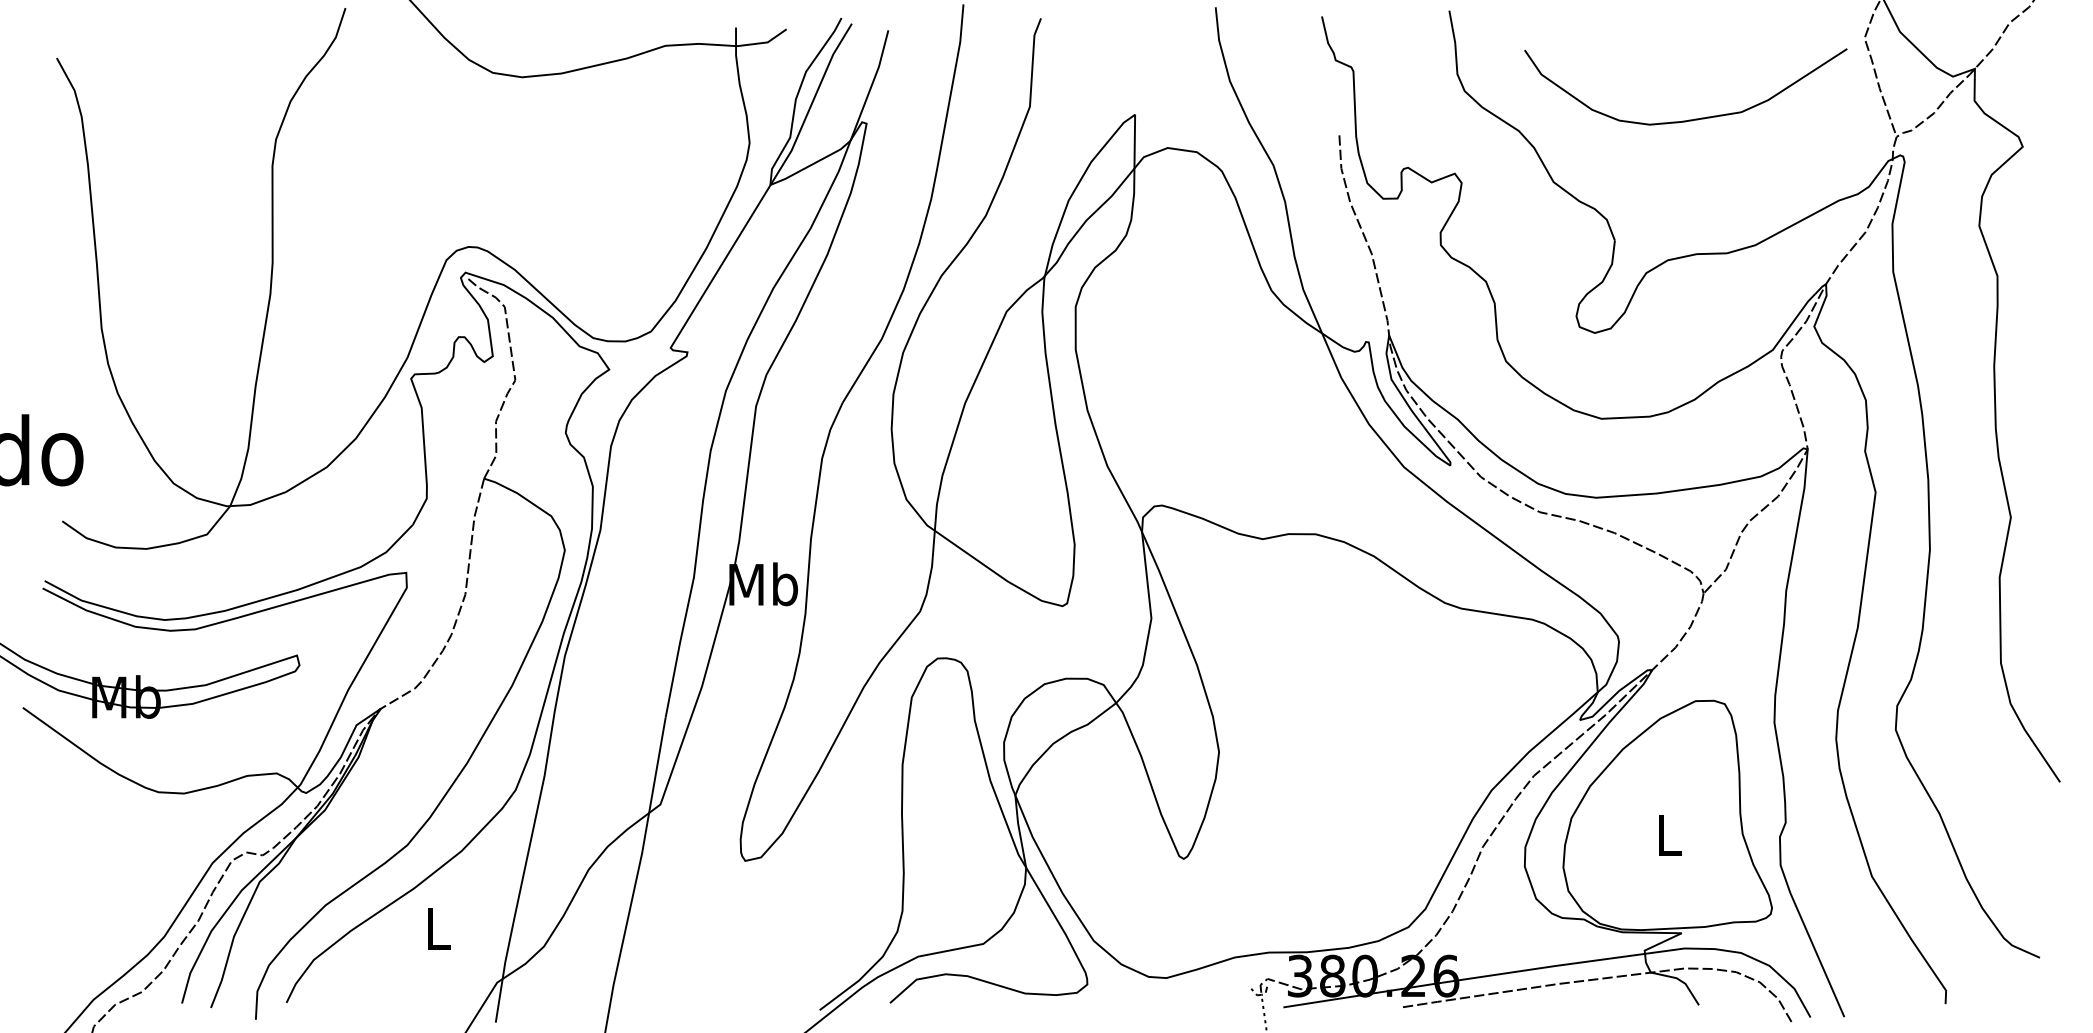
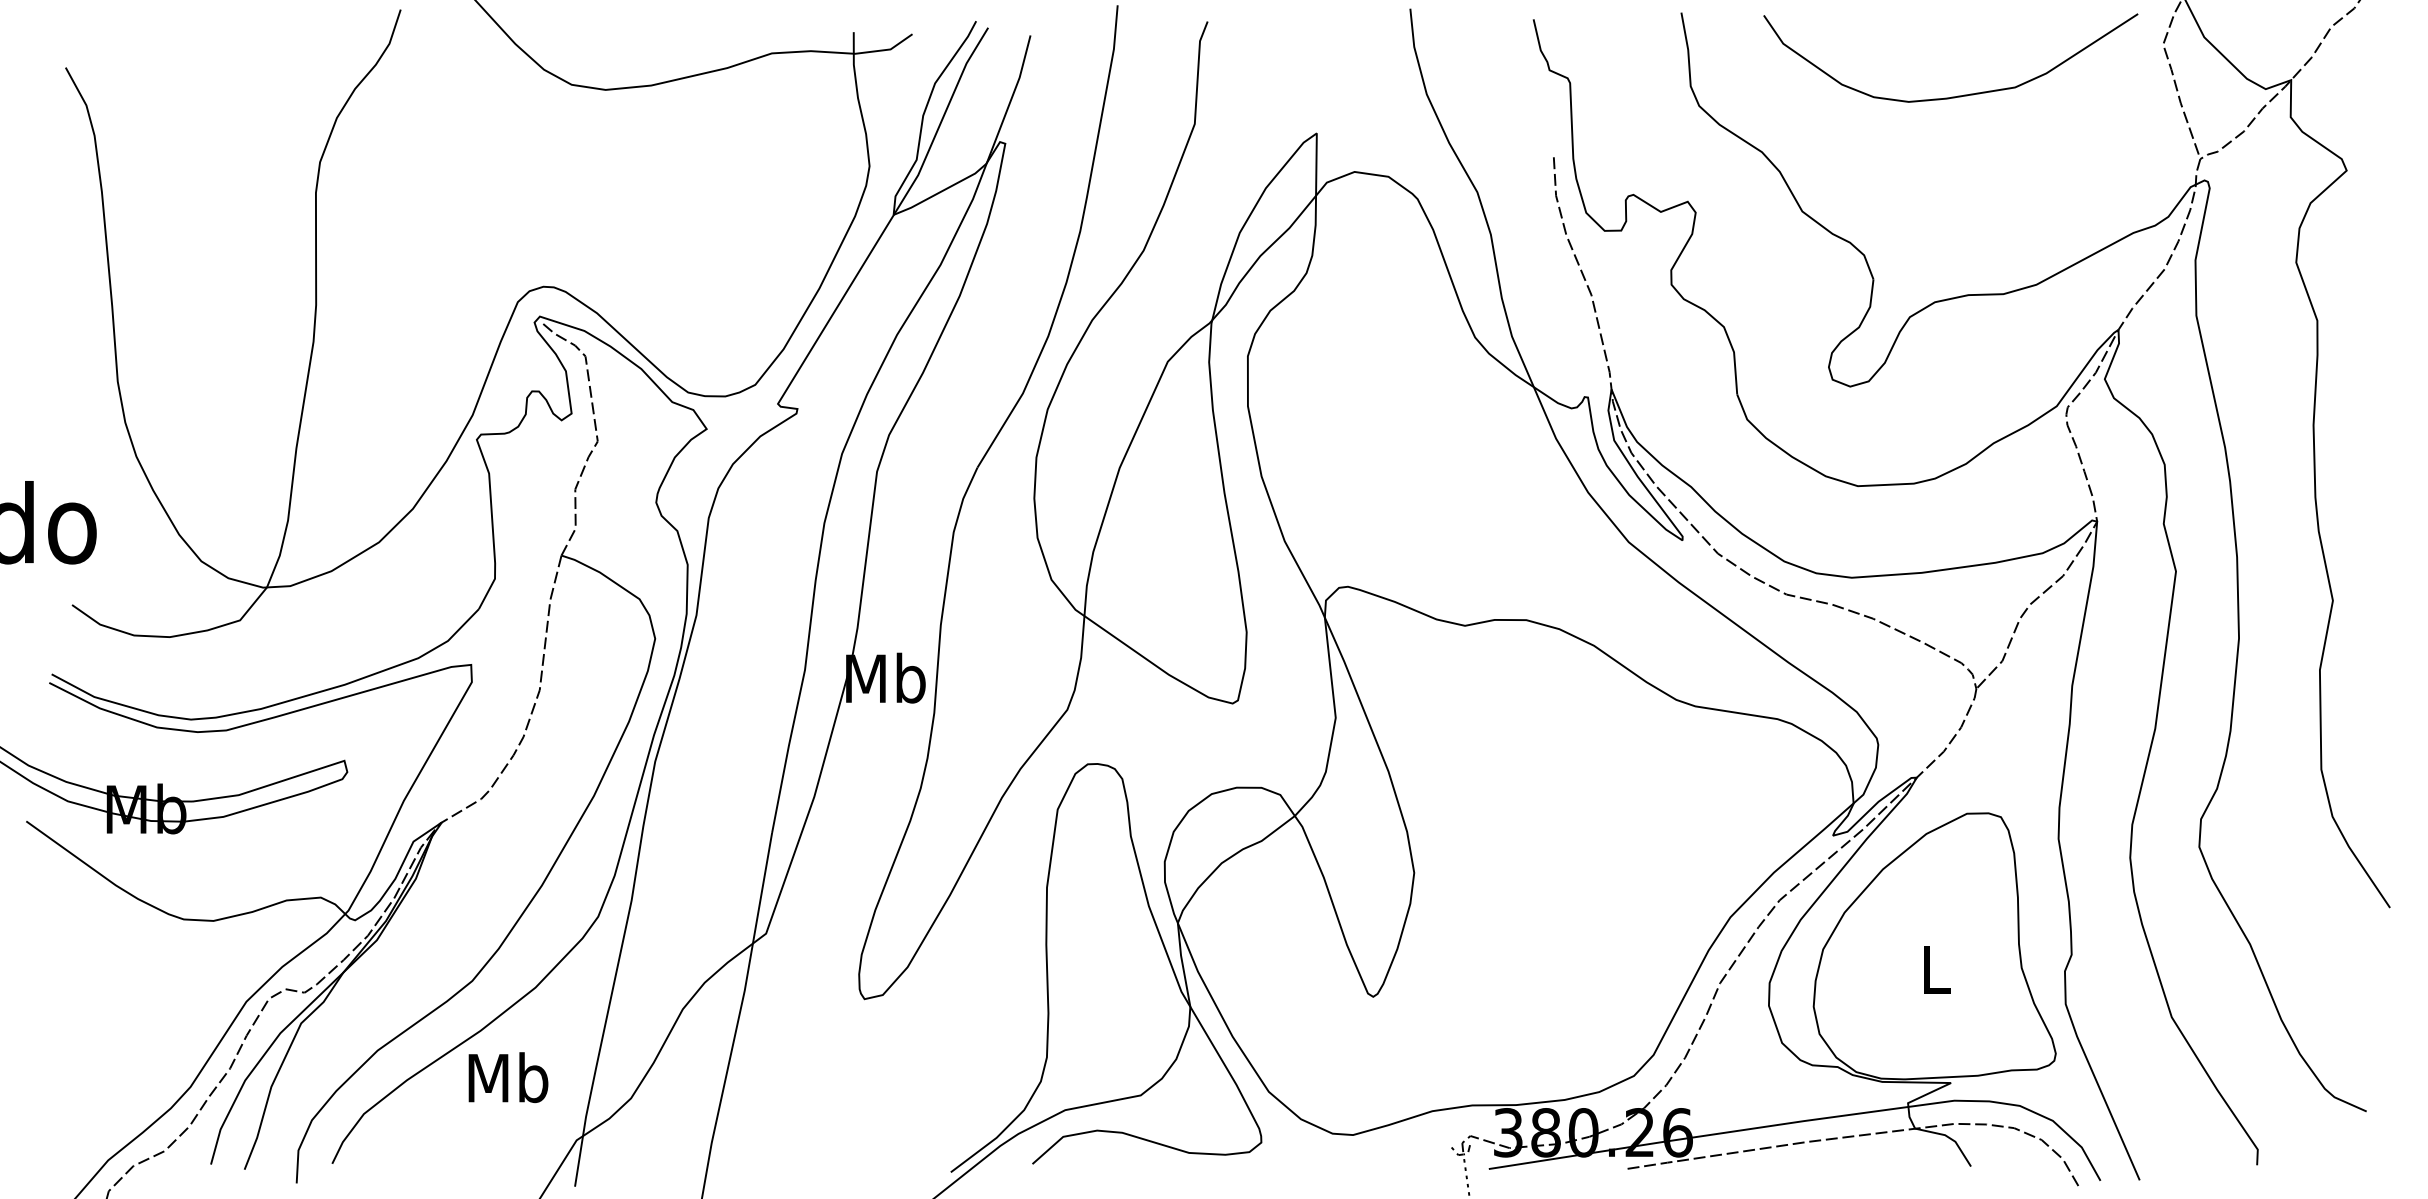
curve: (1691, 119) -> (1957, 95), moved
text: (438, 928) -> (508, 1077), L -> Mb

